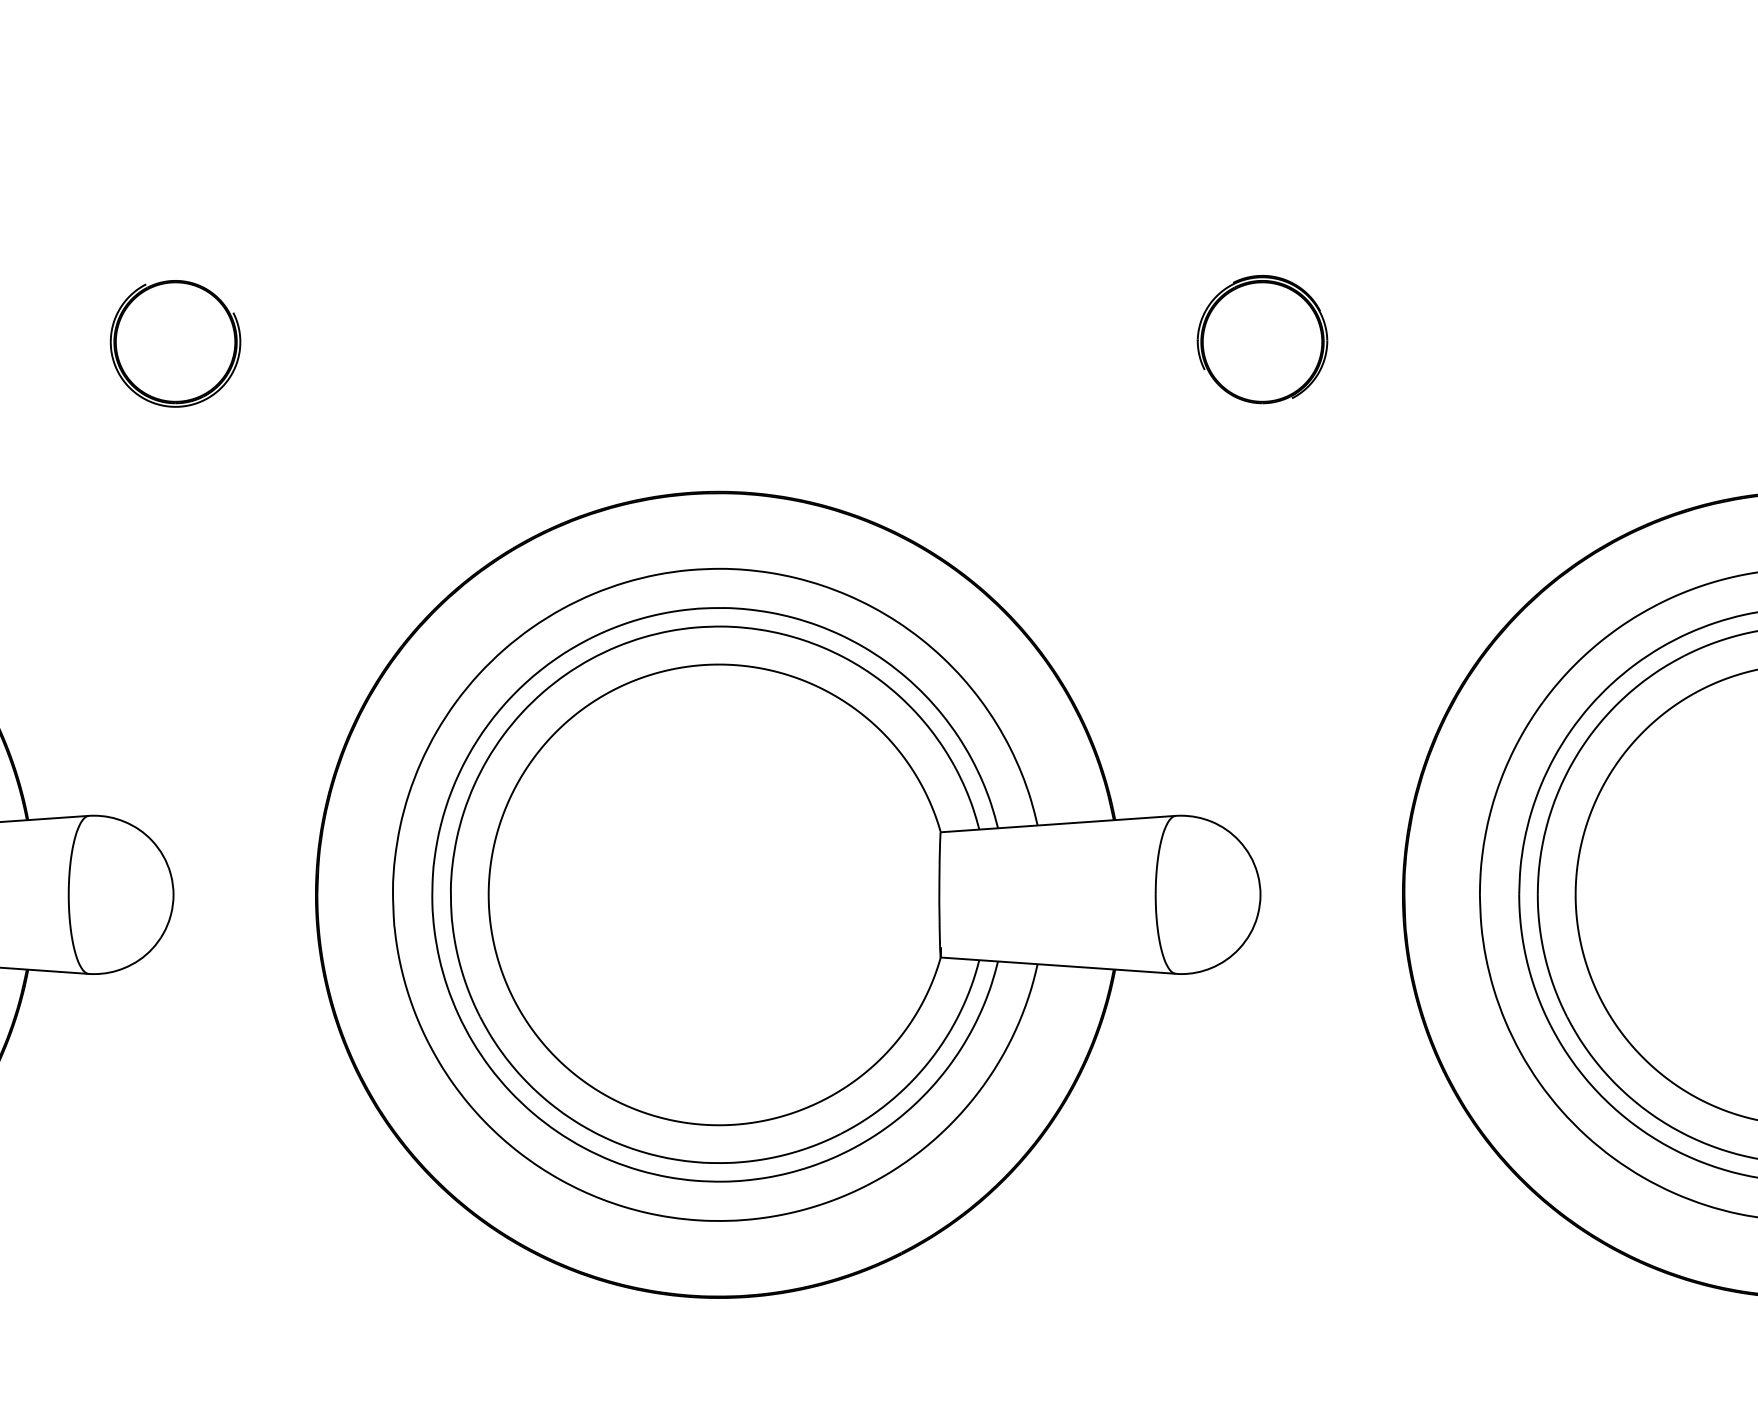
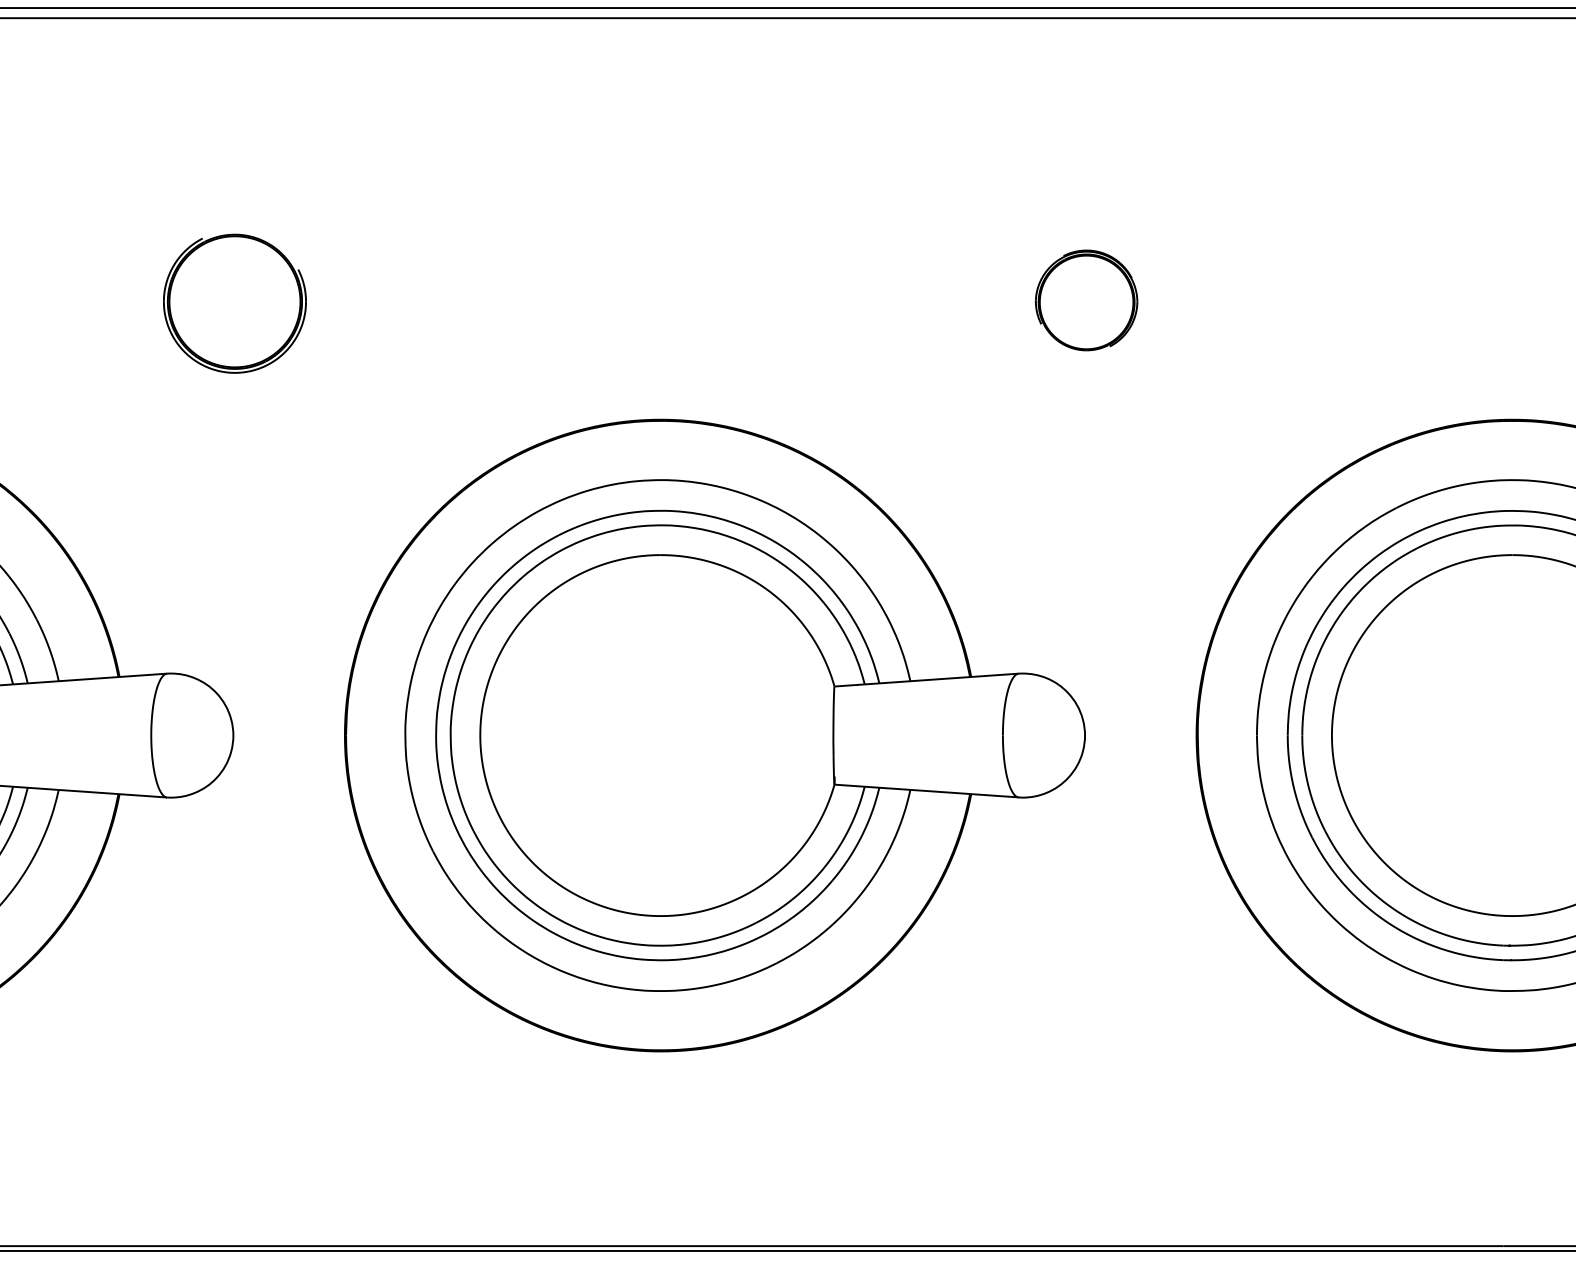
part: (174, 343) -> (234, 303), size x1.4

